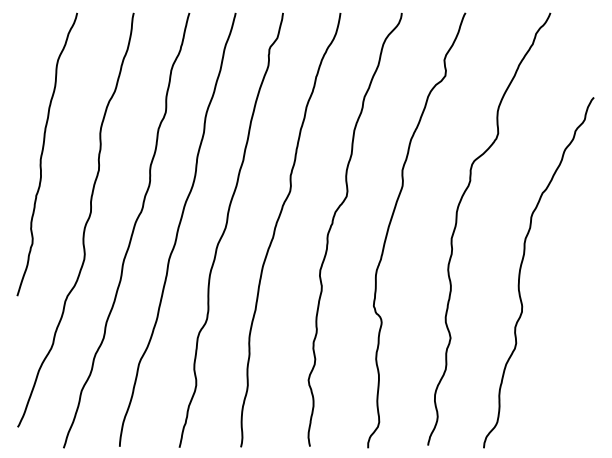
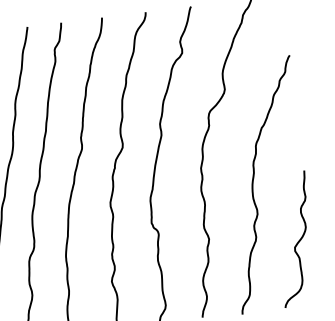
curve: (573, 356) -> (298, 241), added

